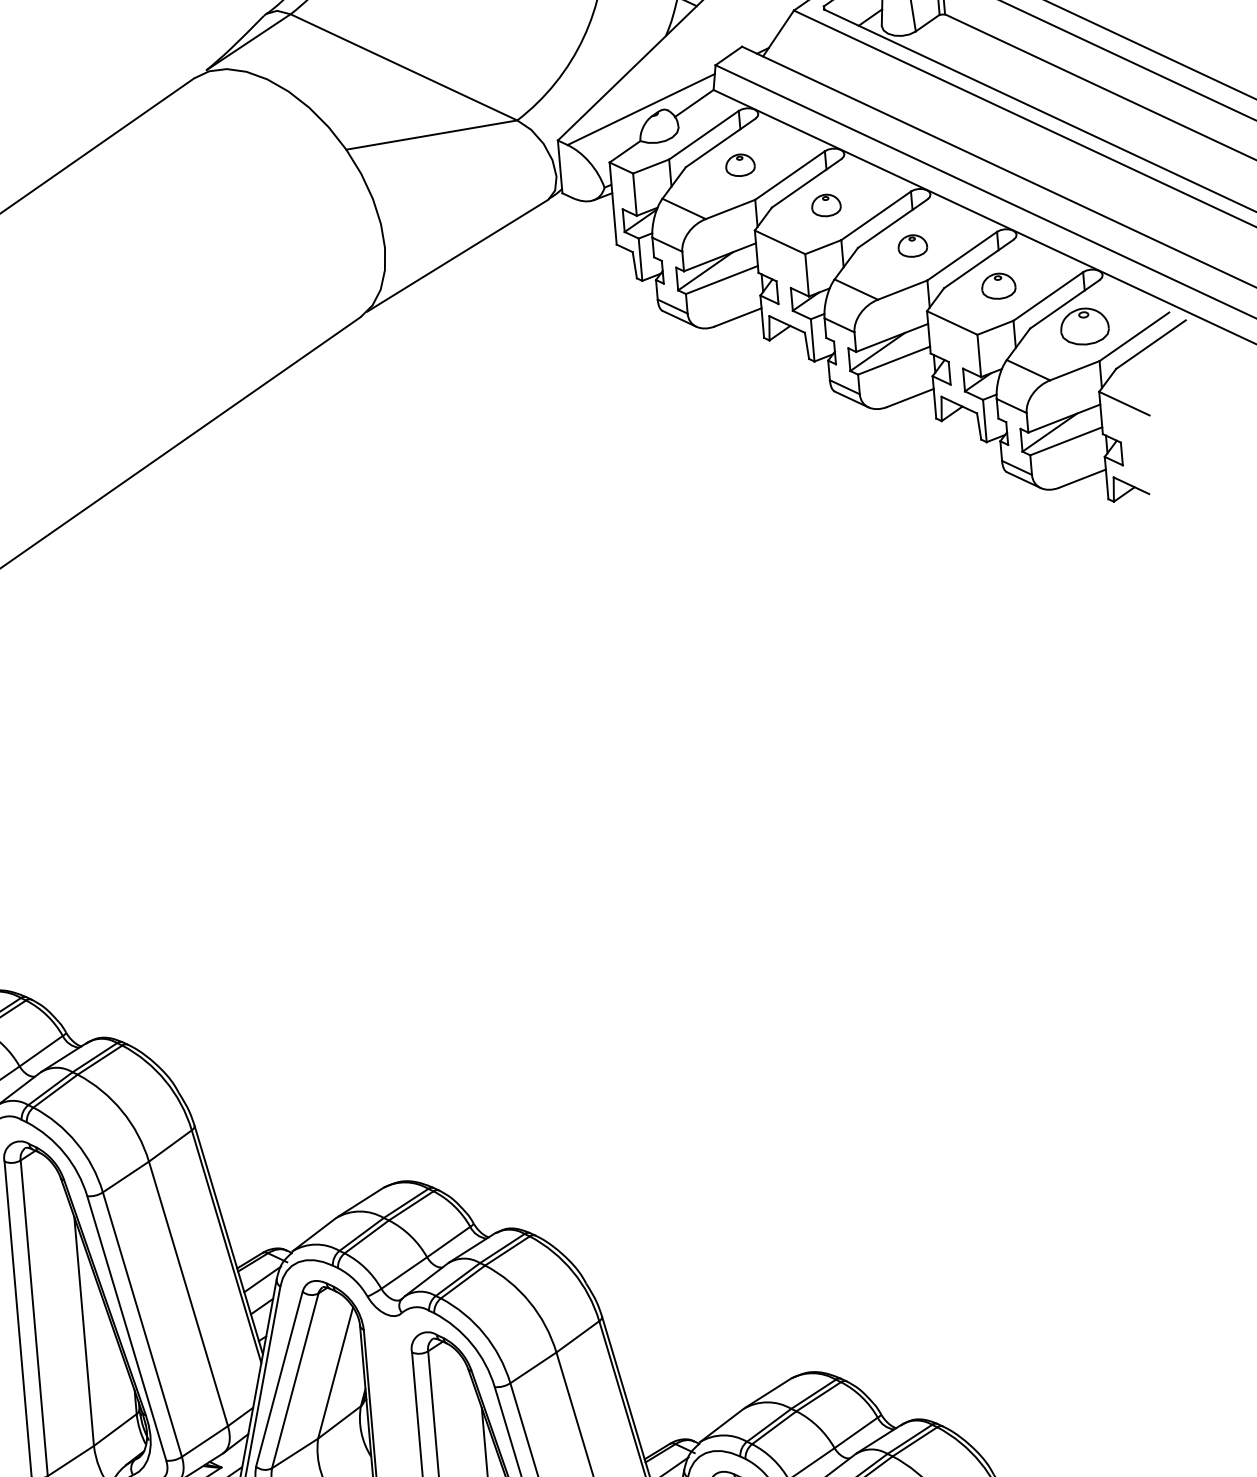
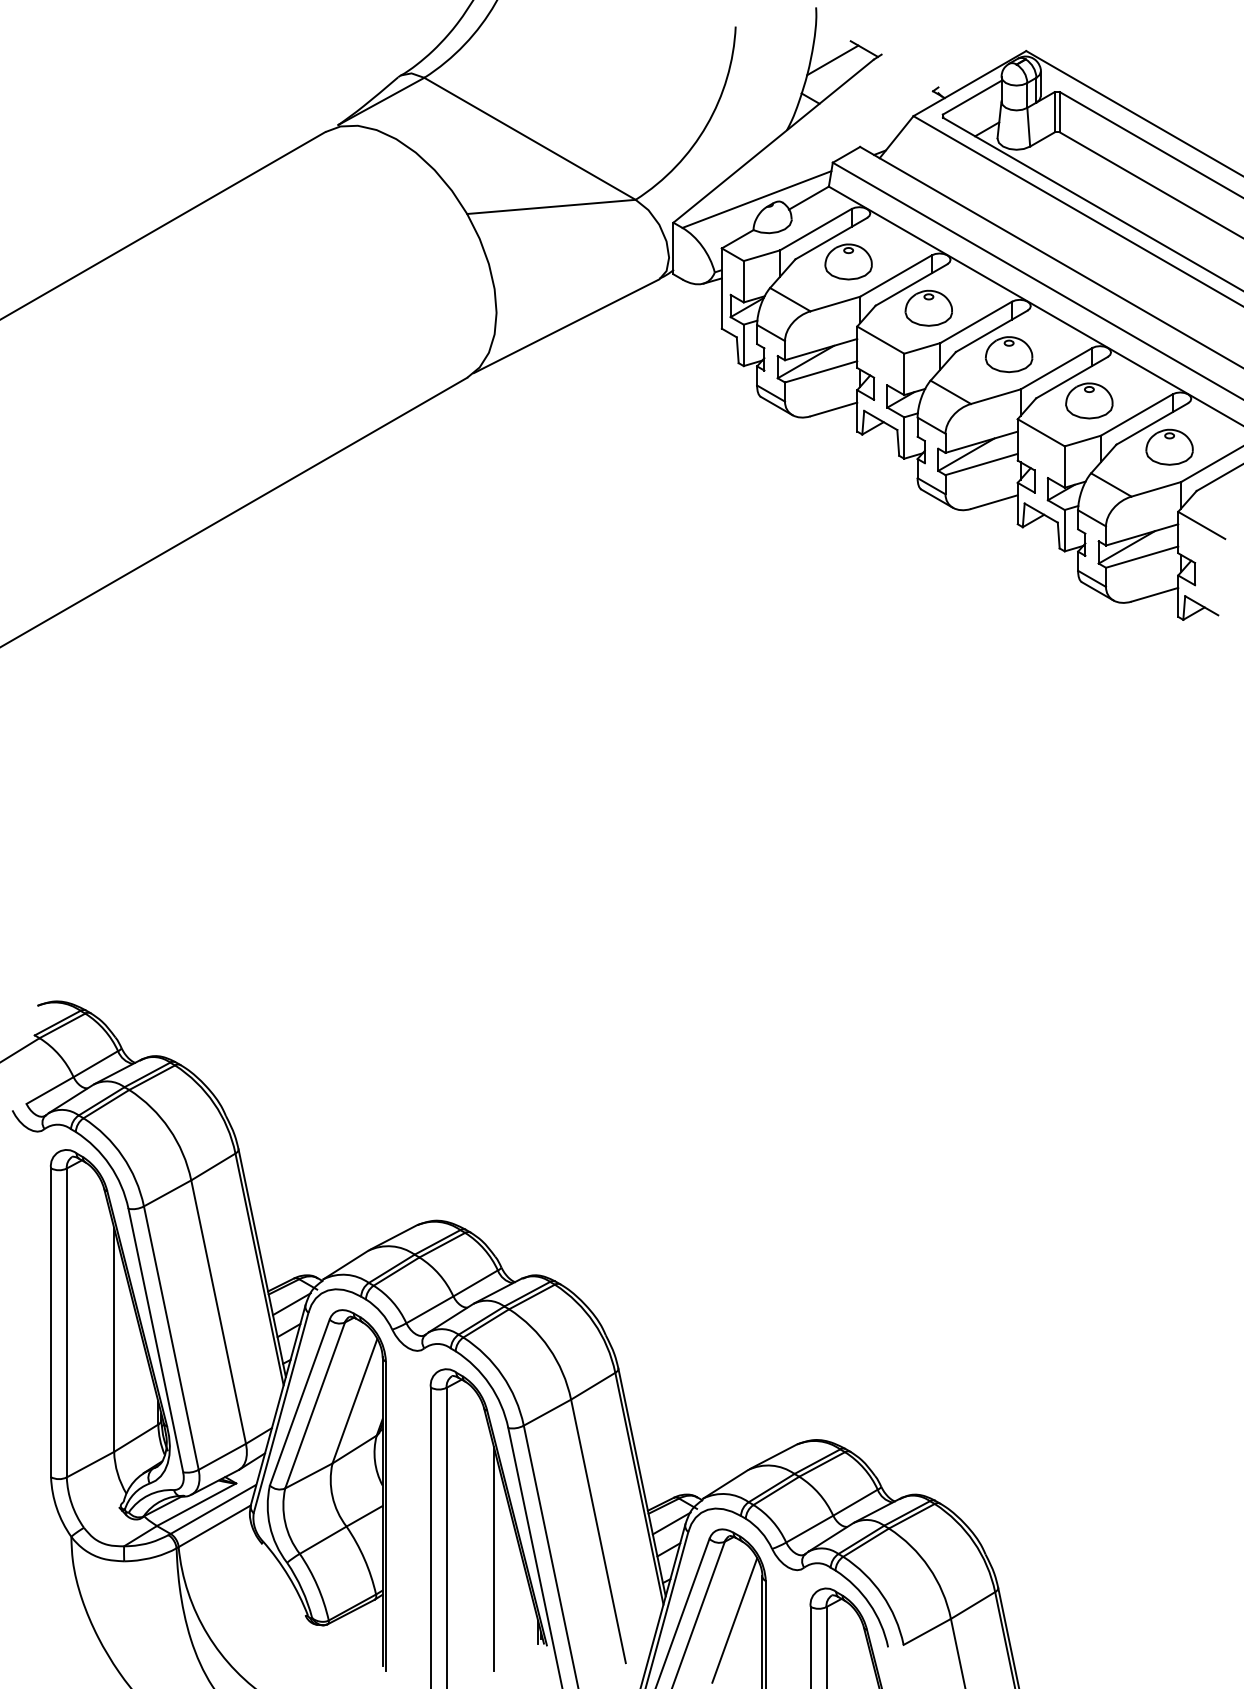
part: (740, 164) -> (848, 261), size x1.67
part: (826, 204) -> (928, 307), size x1.67
part: (912, 245) -> (1009, 354), size x1.67
part: (998, 285) -> (1089, 400), size x1.43

